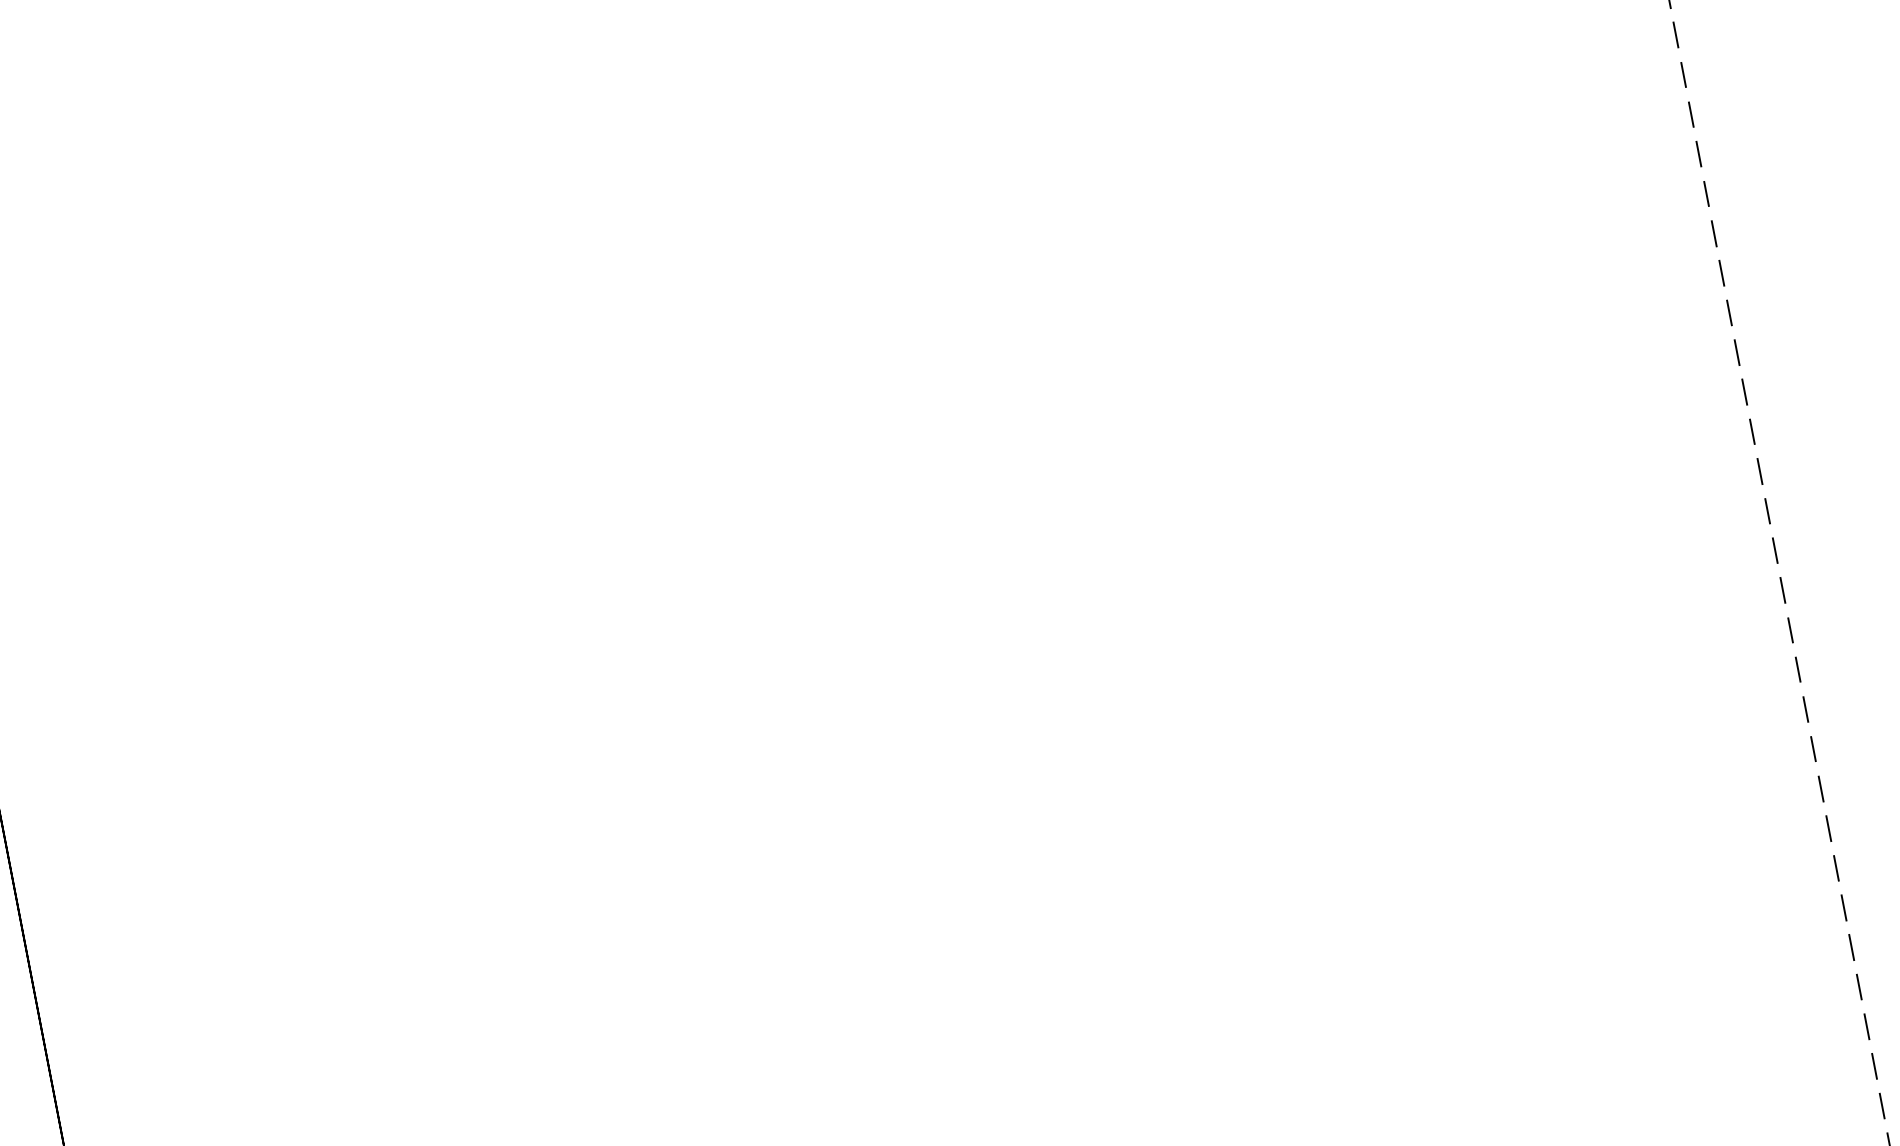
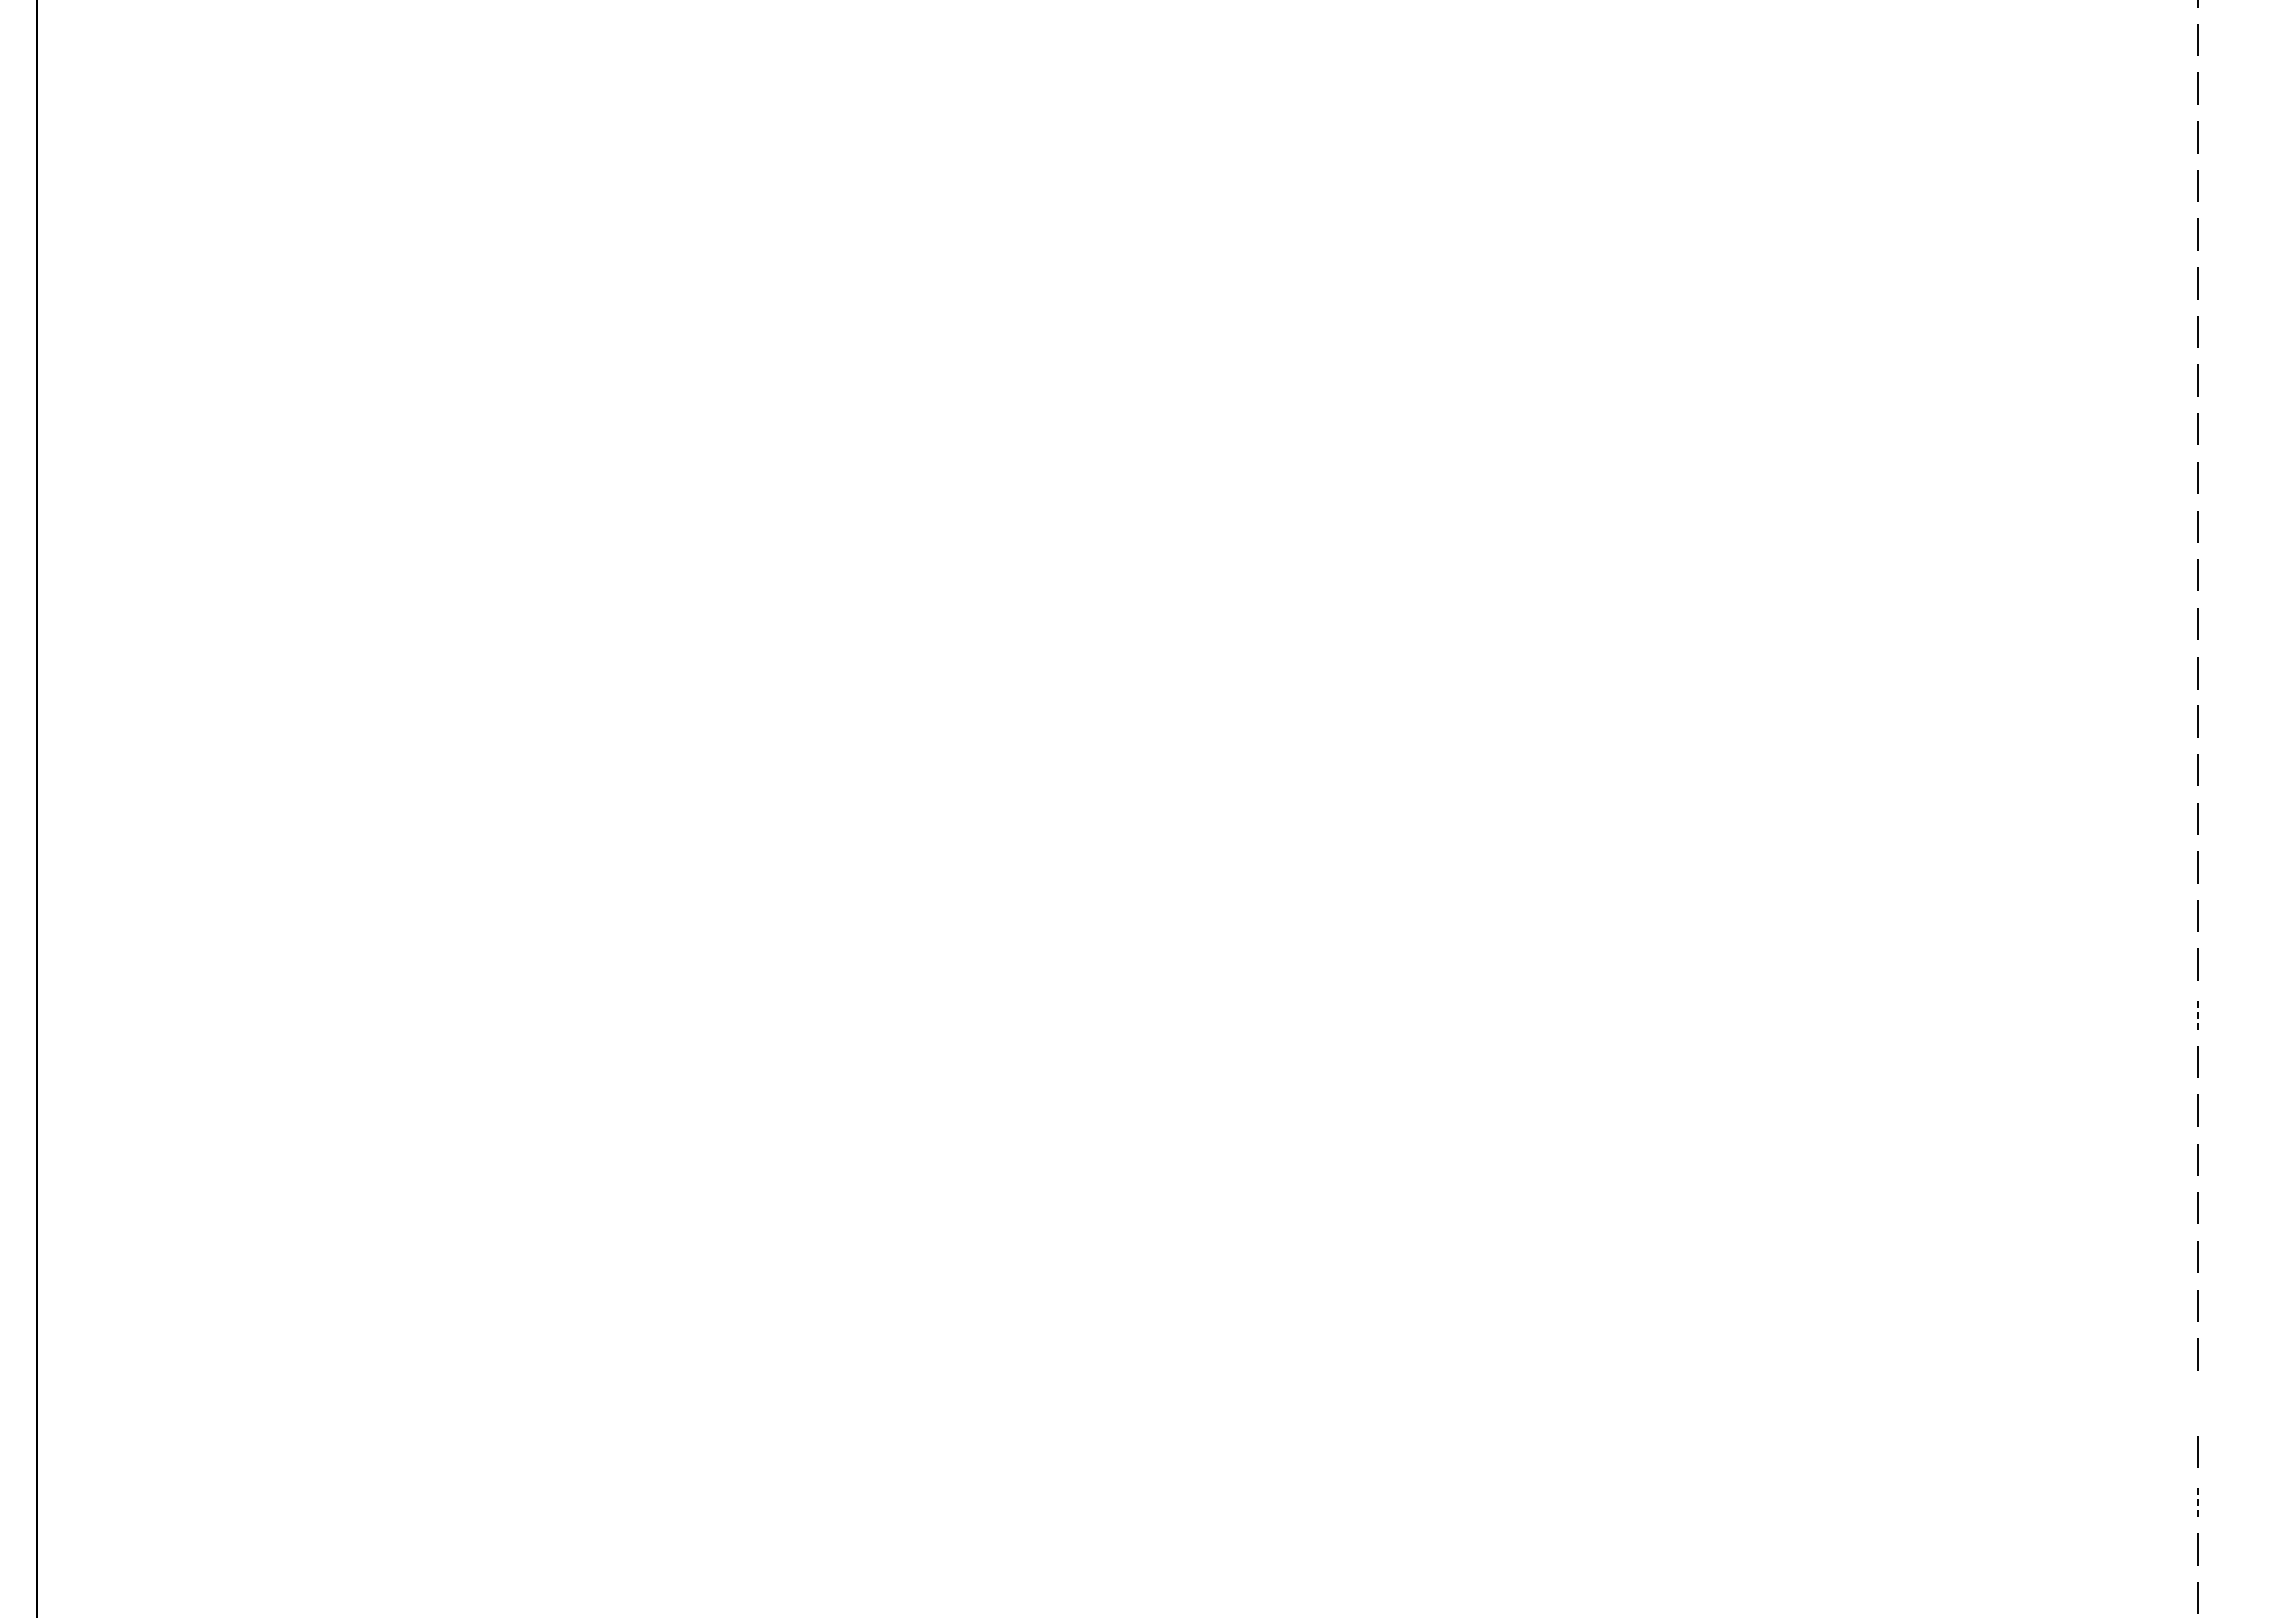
line: (1767, 511) -> (2198, 1013), solid -> dashed
line: (1828, 828) -> (2197, 1403), removed
line: (1844, 907) -> (2198, 1500), solid -> dashed

